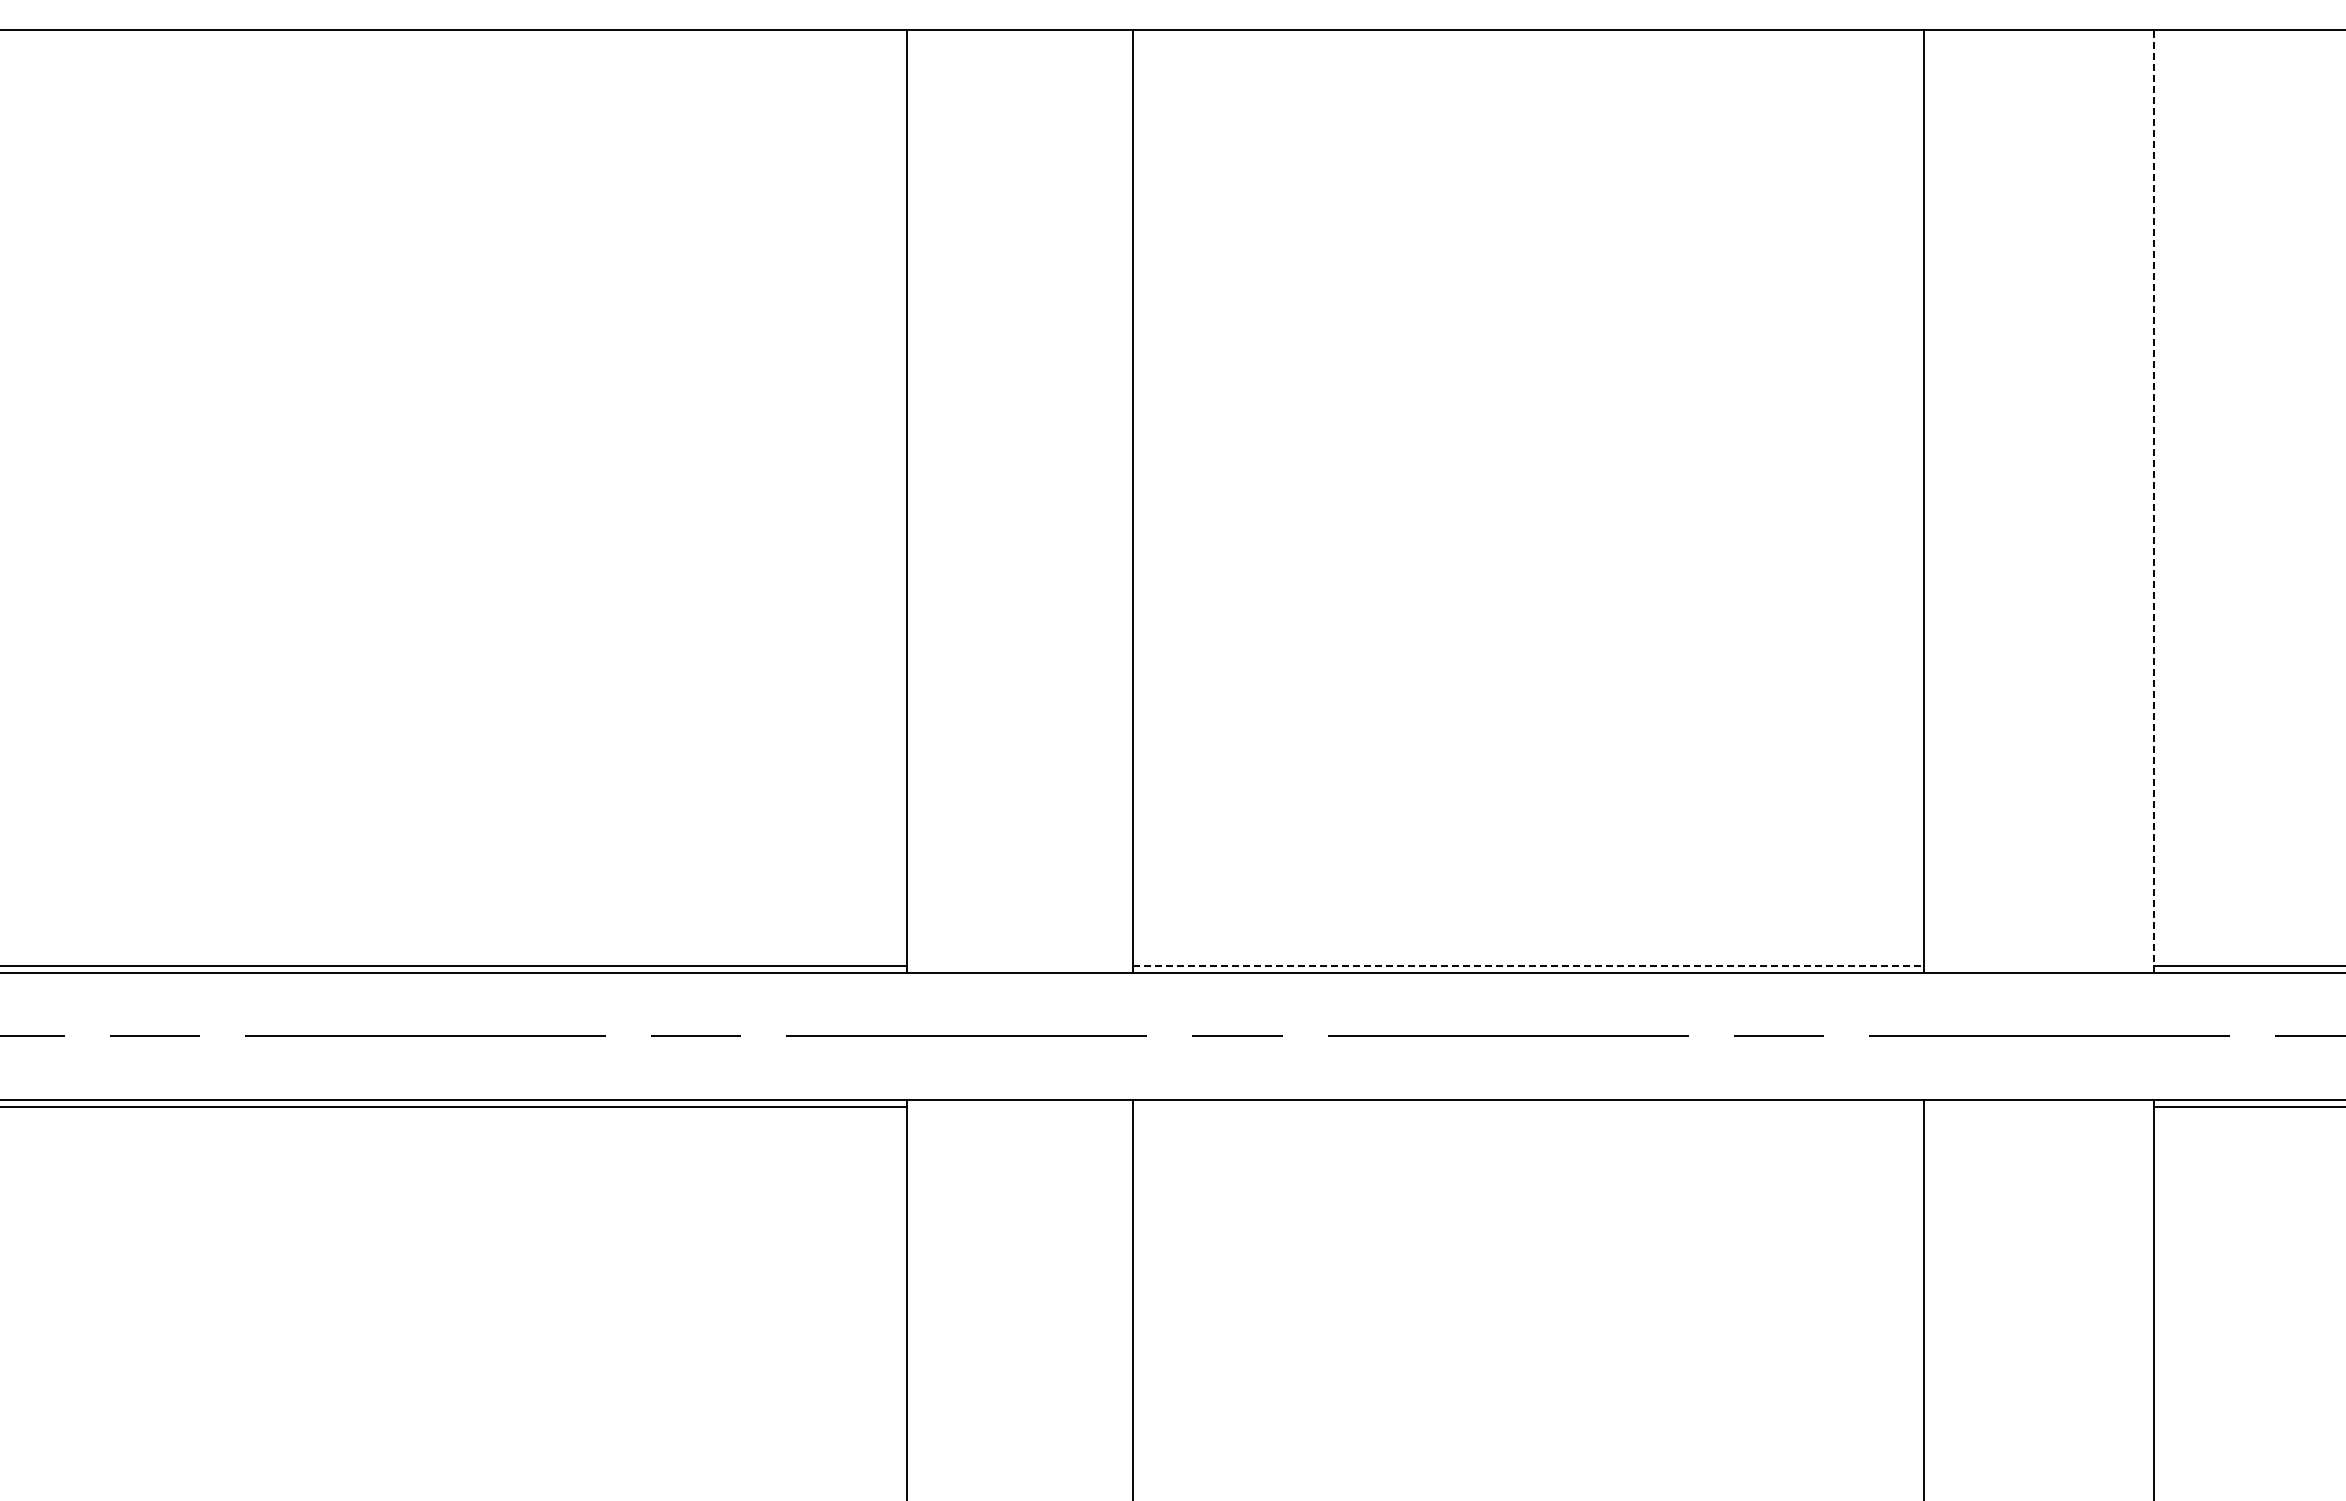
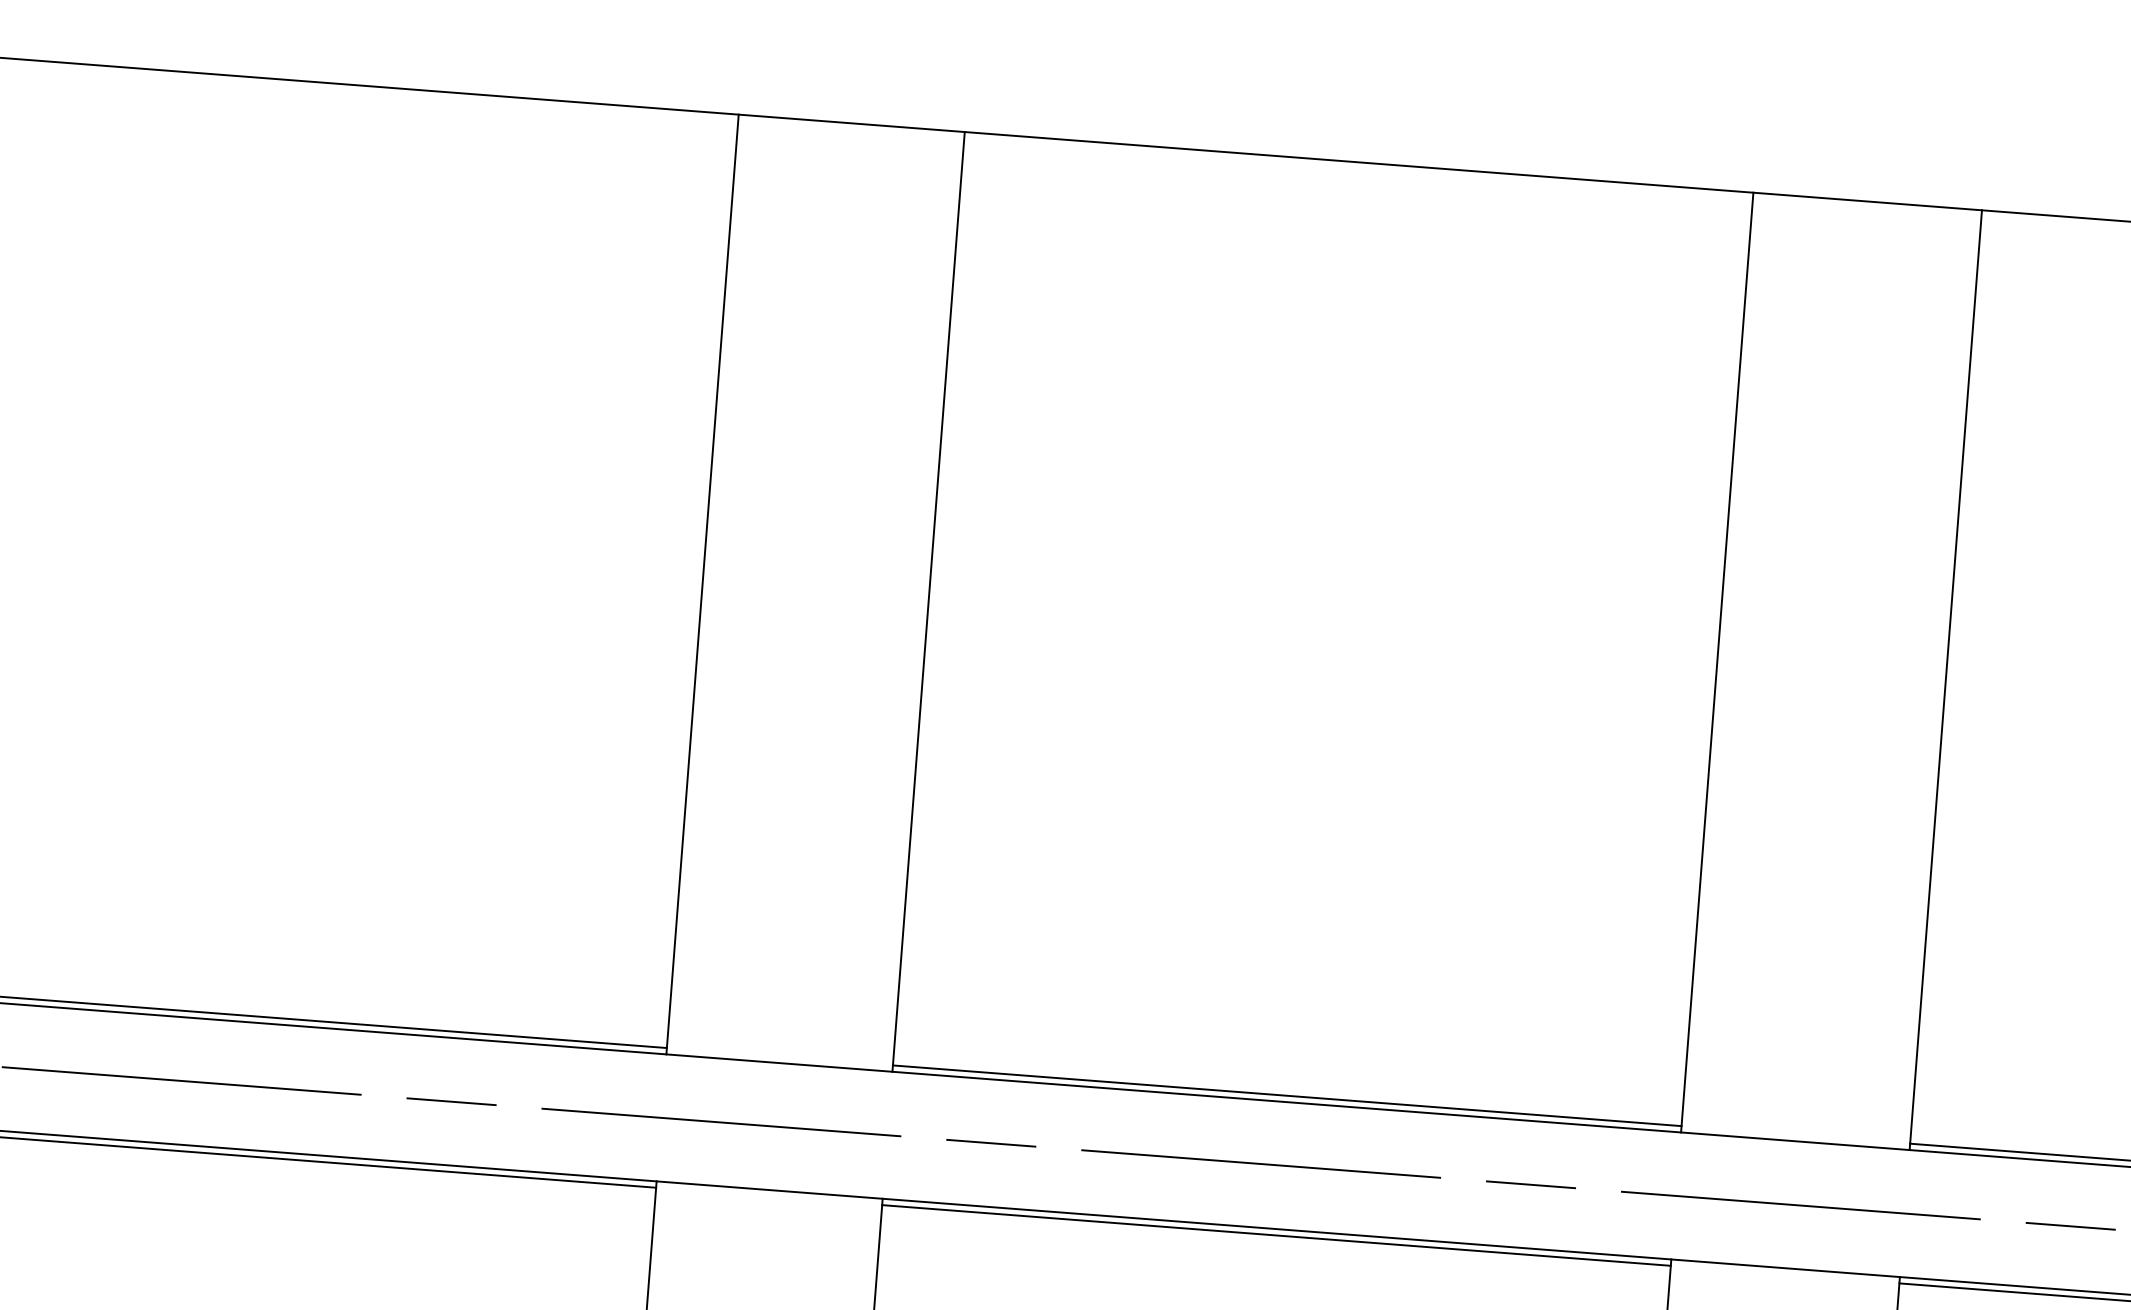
line: (2153, 501) -> (1945, 680), dashed -> solid
line: (1529, 966) -> (1287, 1095), dashed -> solid
line: (1528, 1106) -> (1276, 1235), added

